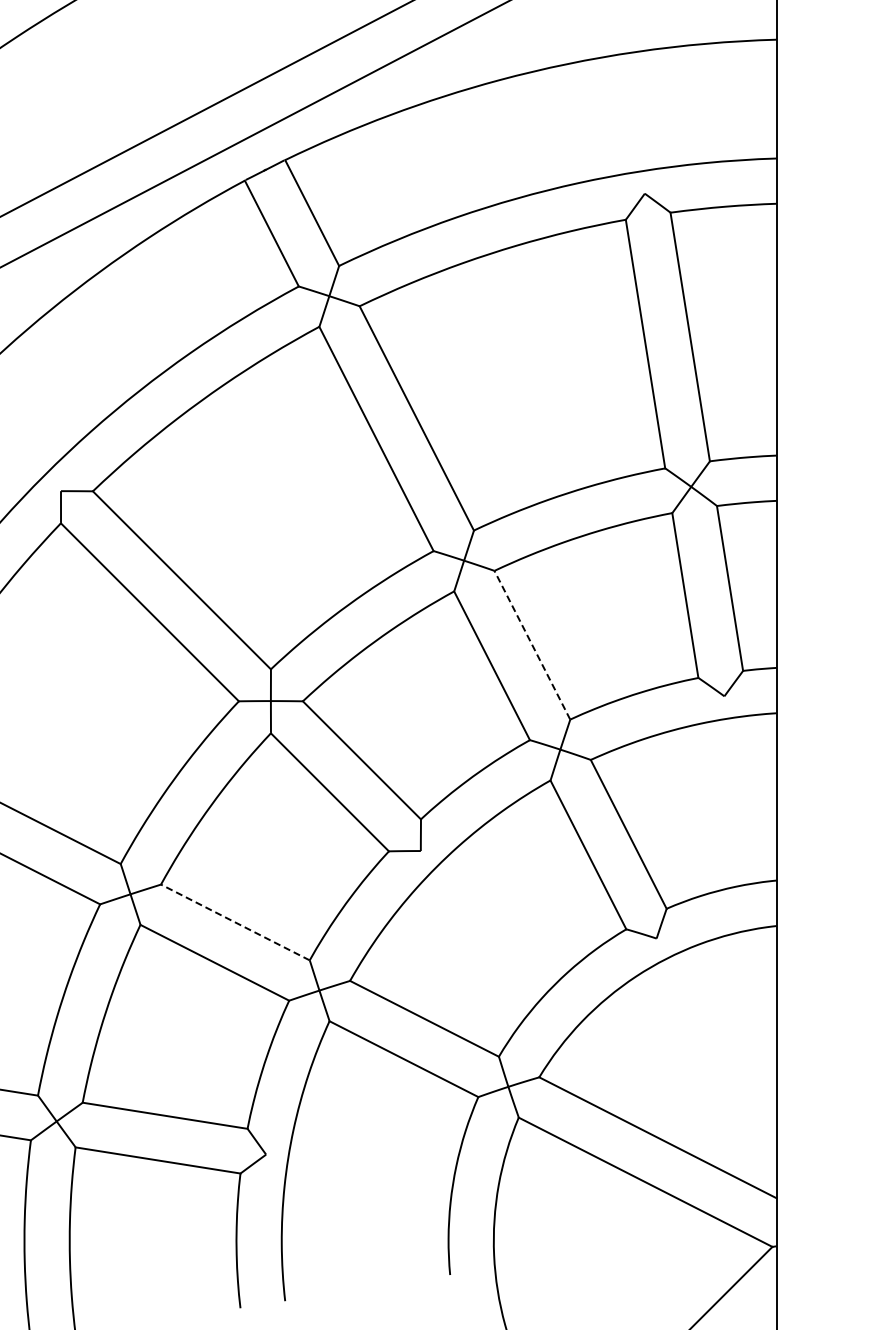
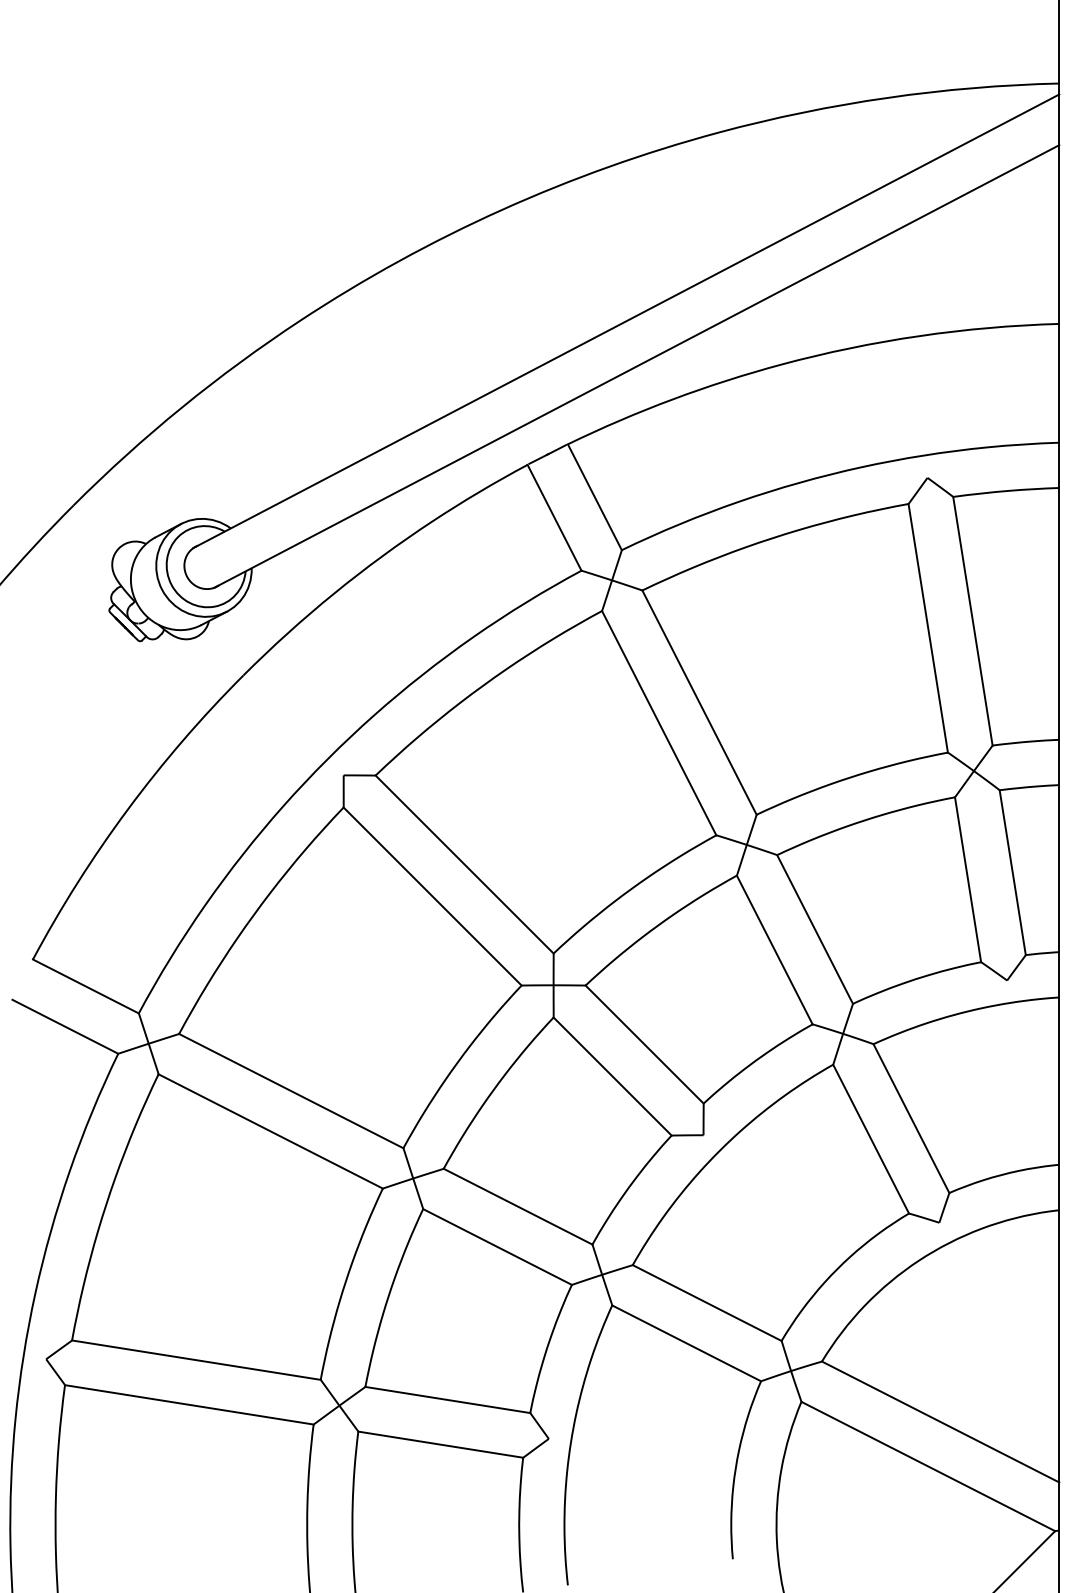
line: (531, 645) -> (814, 929), dashed -> solid
line: (234, 922) -> (517, 1206), dashed -> solid

